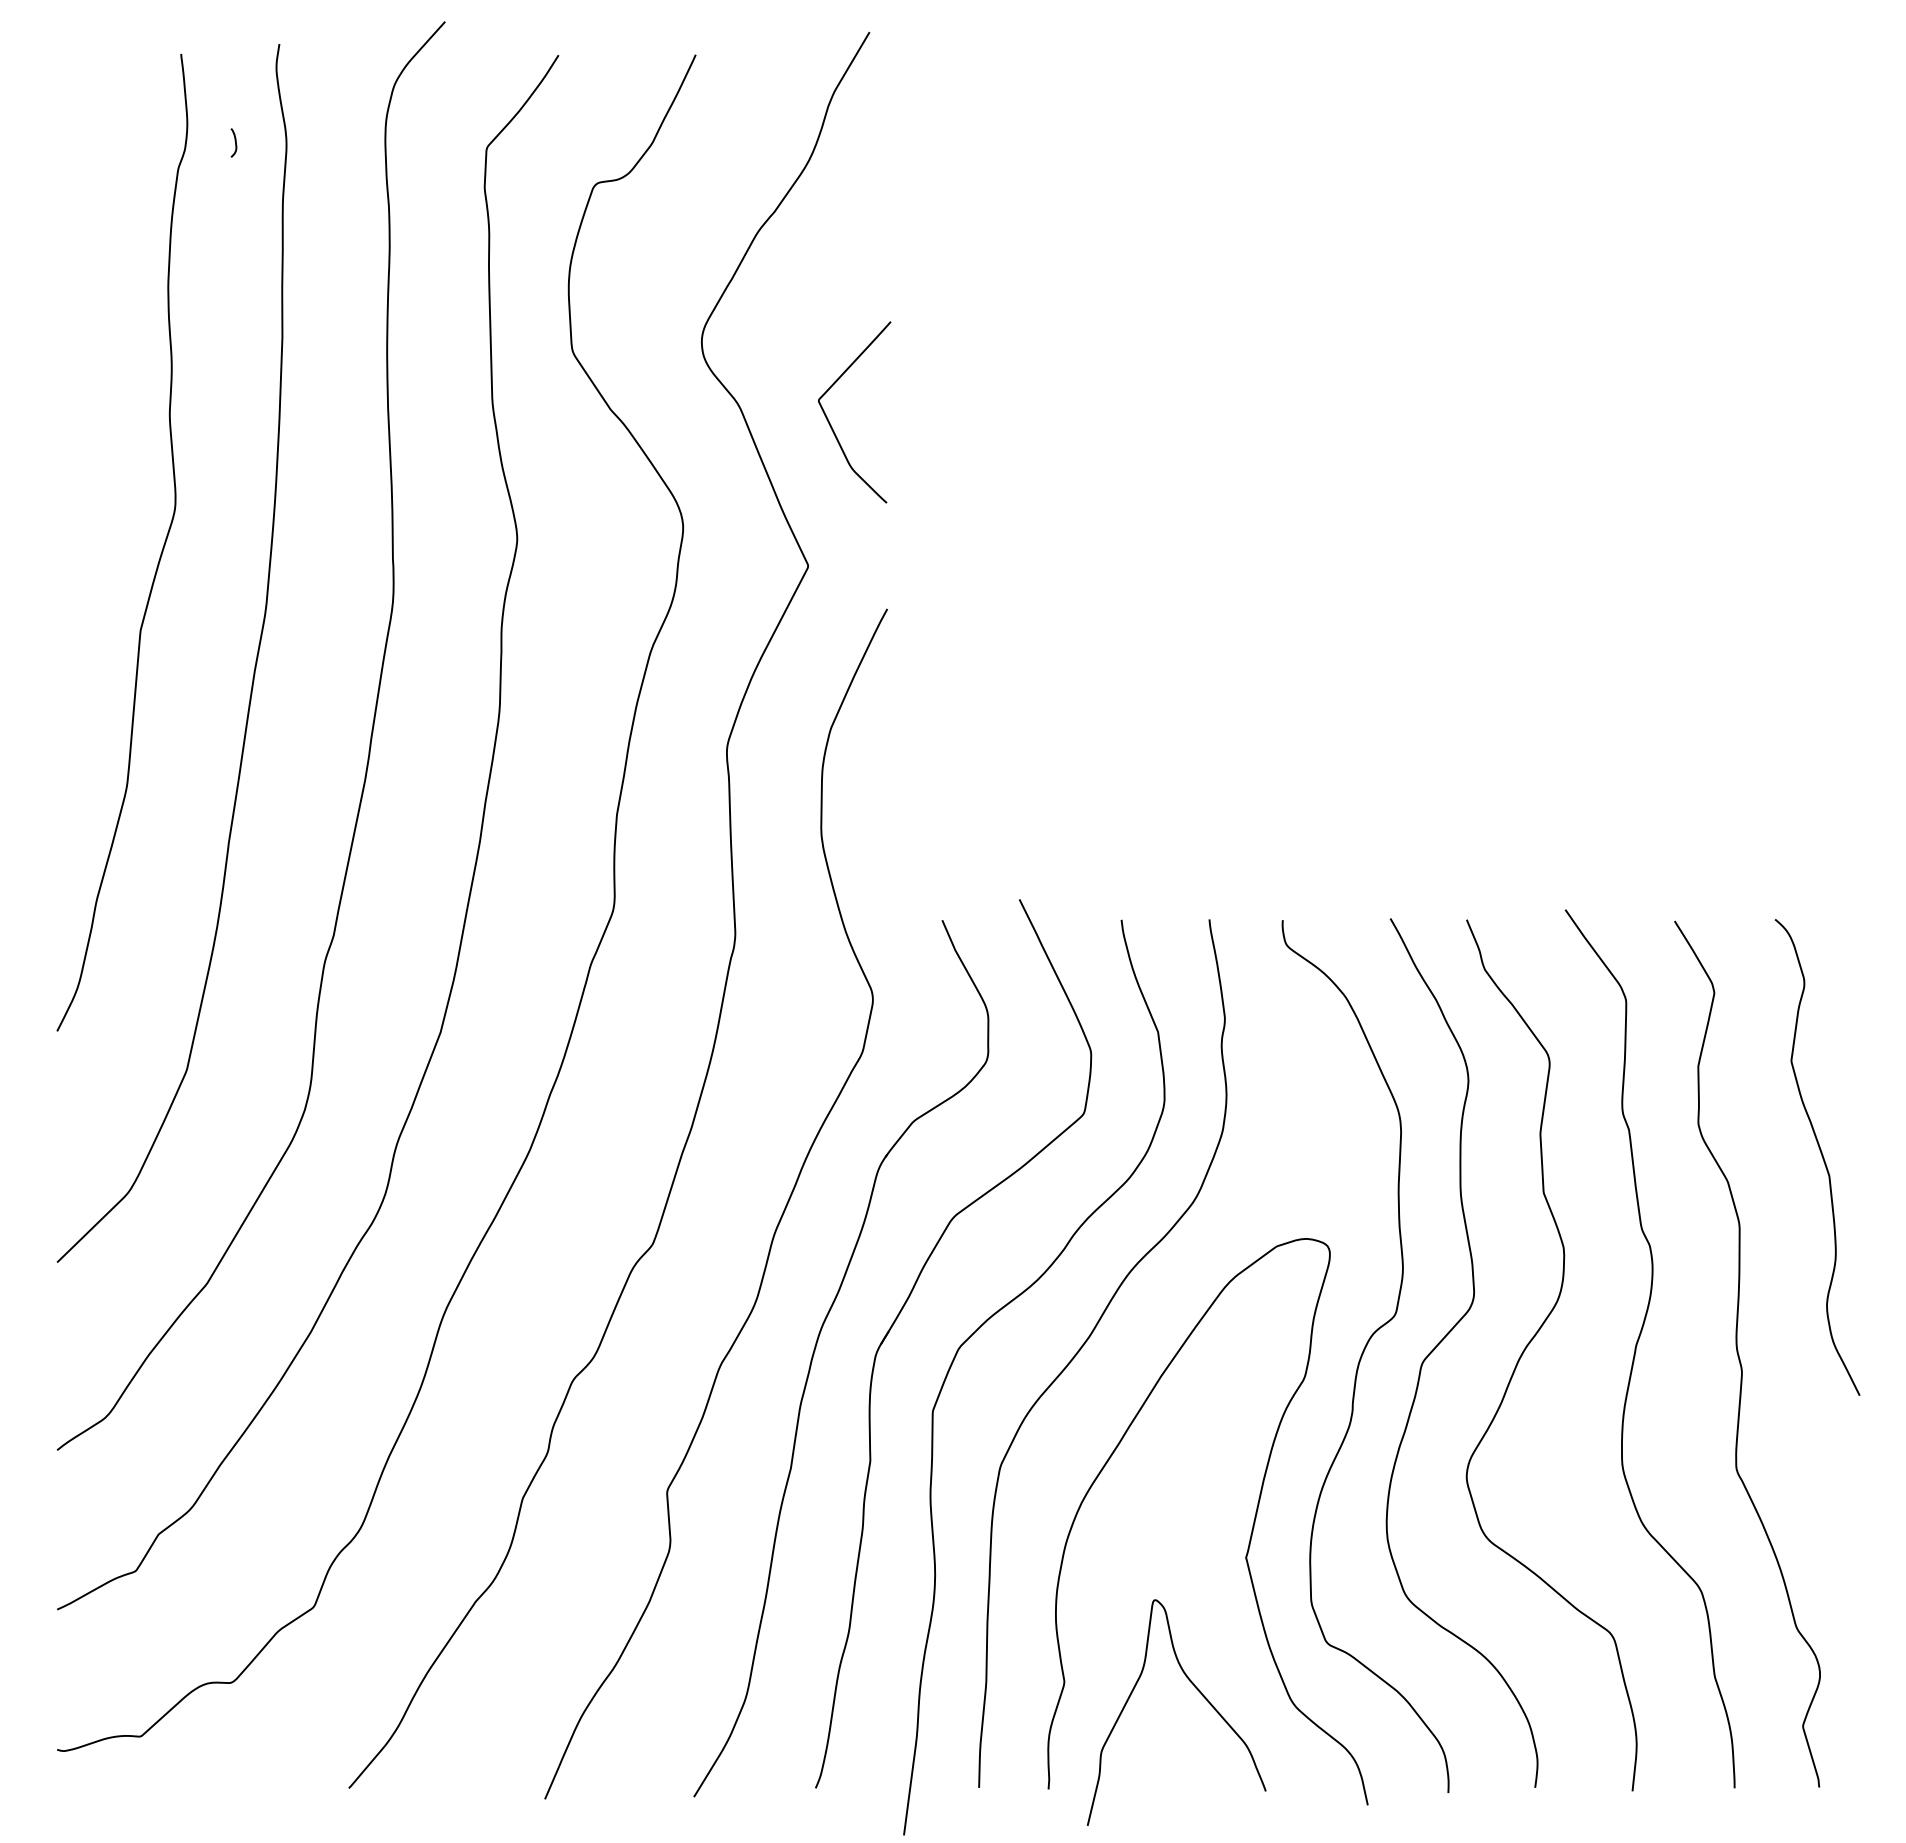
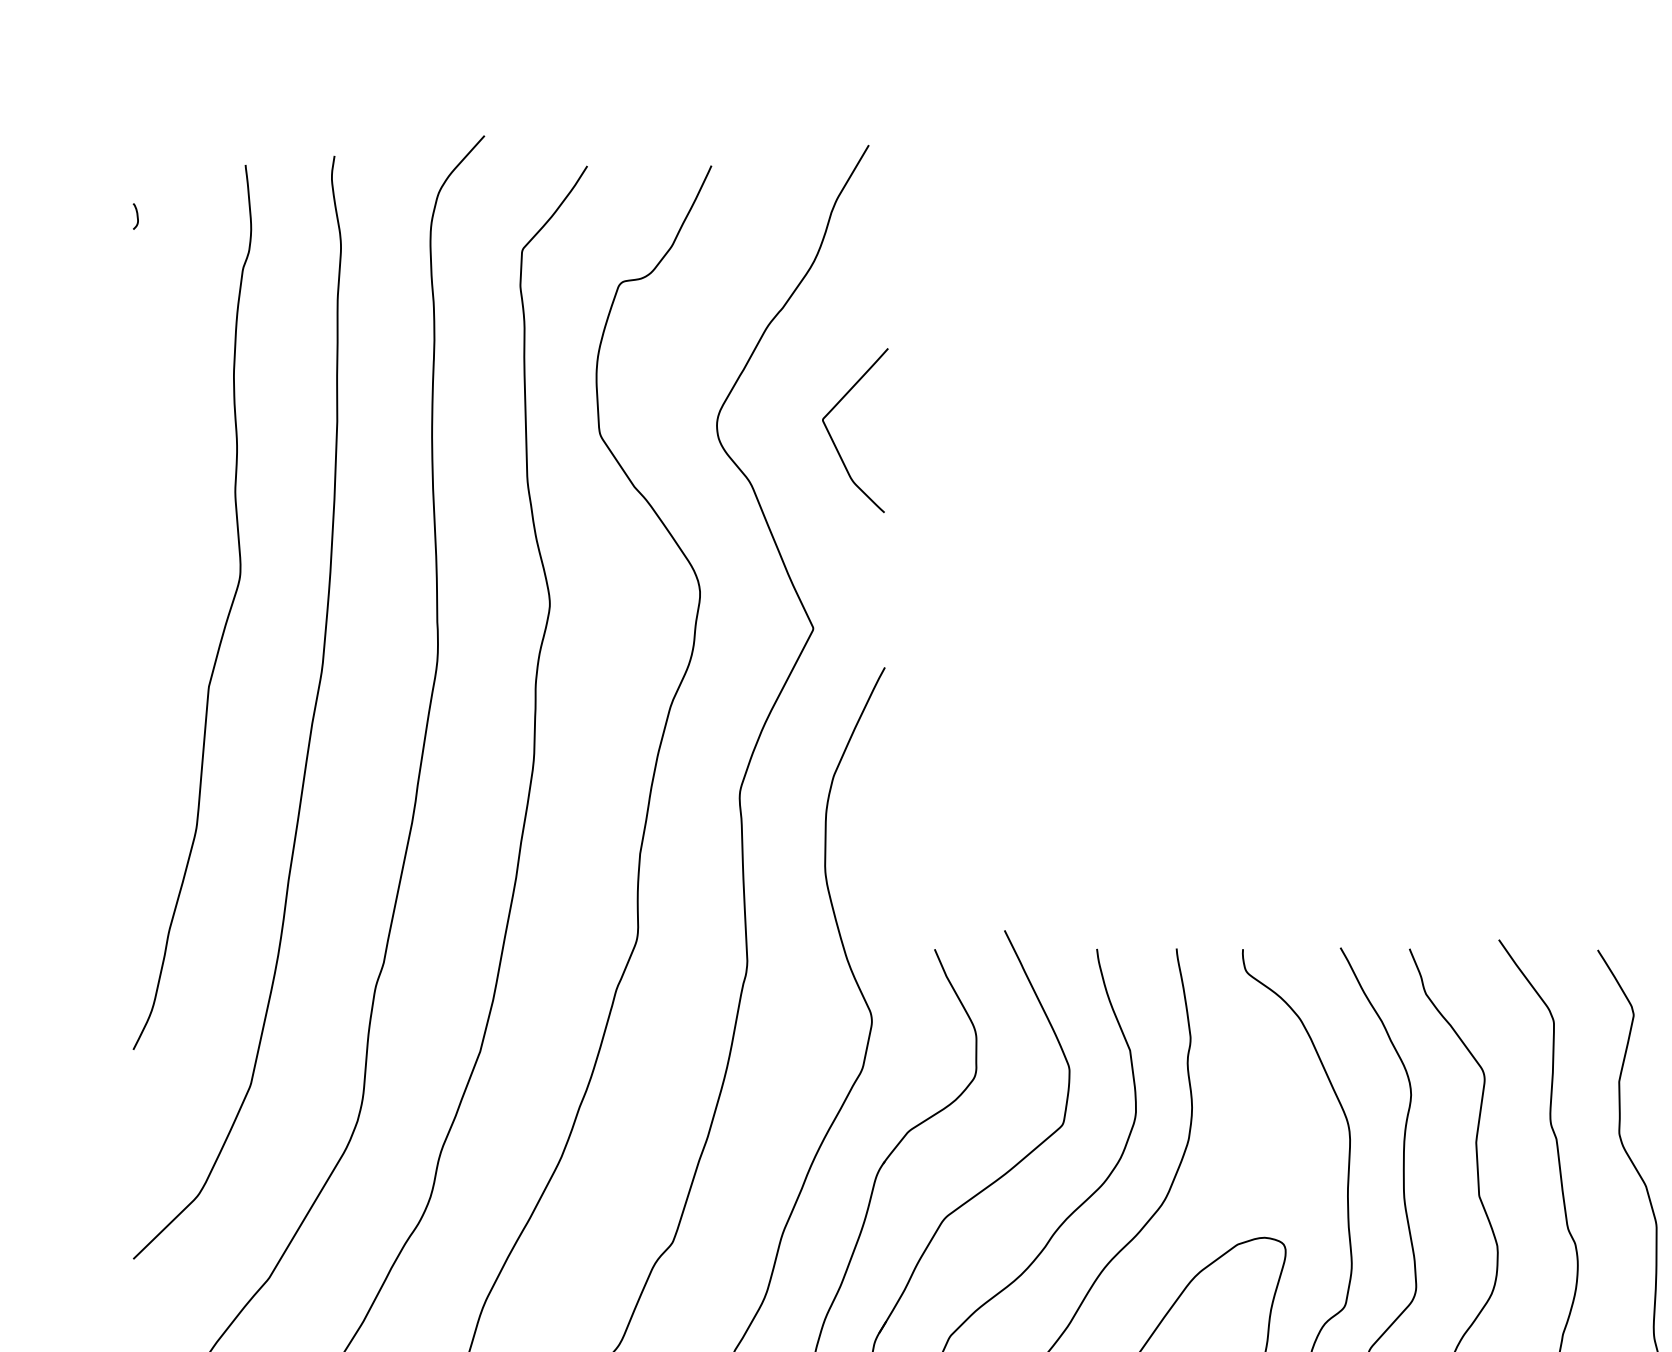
curve: (234, 141) -> (136, 215), moved
curve: (830, 423) -> (833, 440), moved

